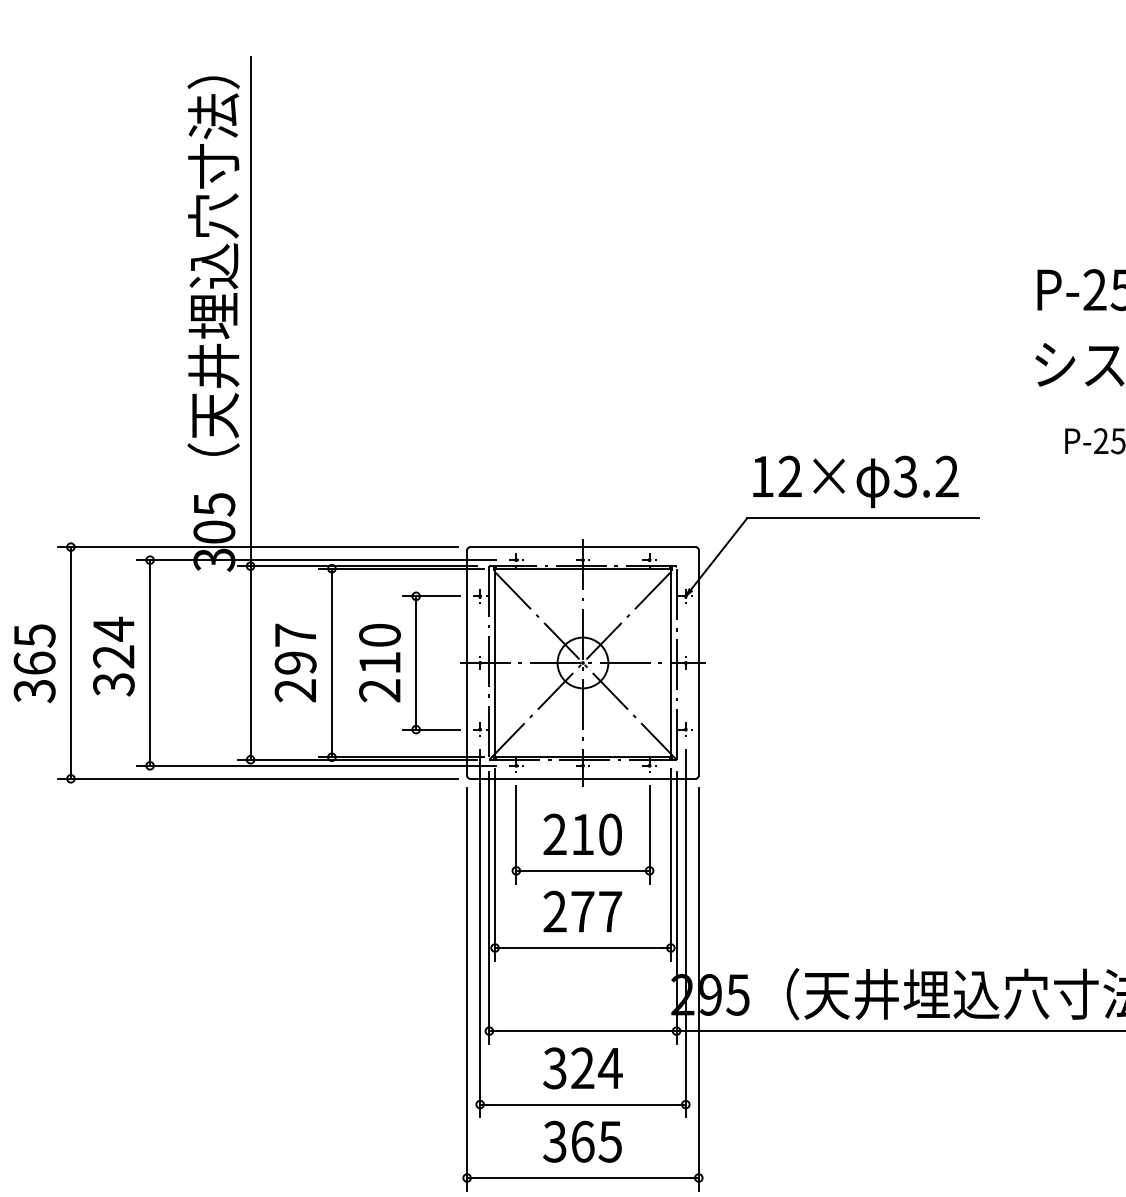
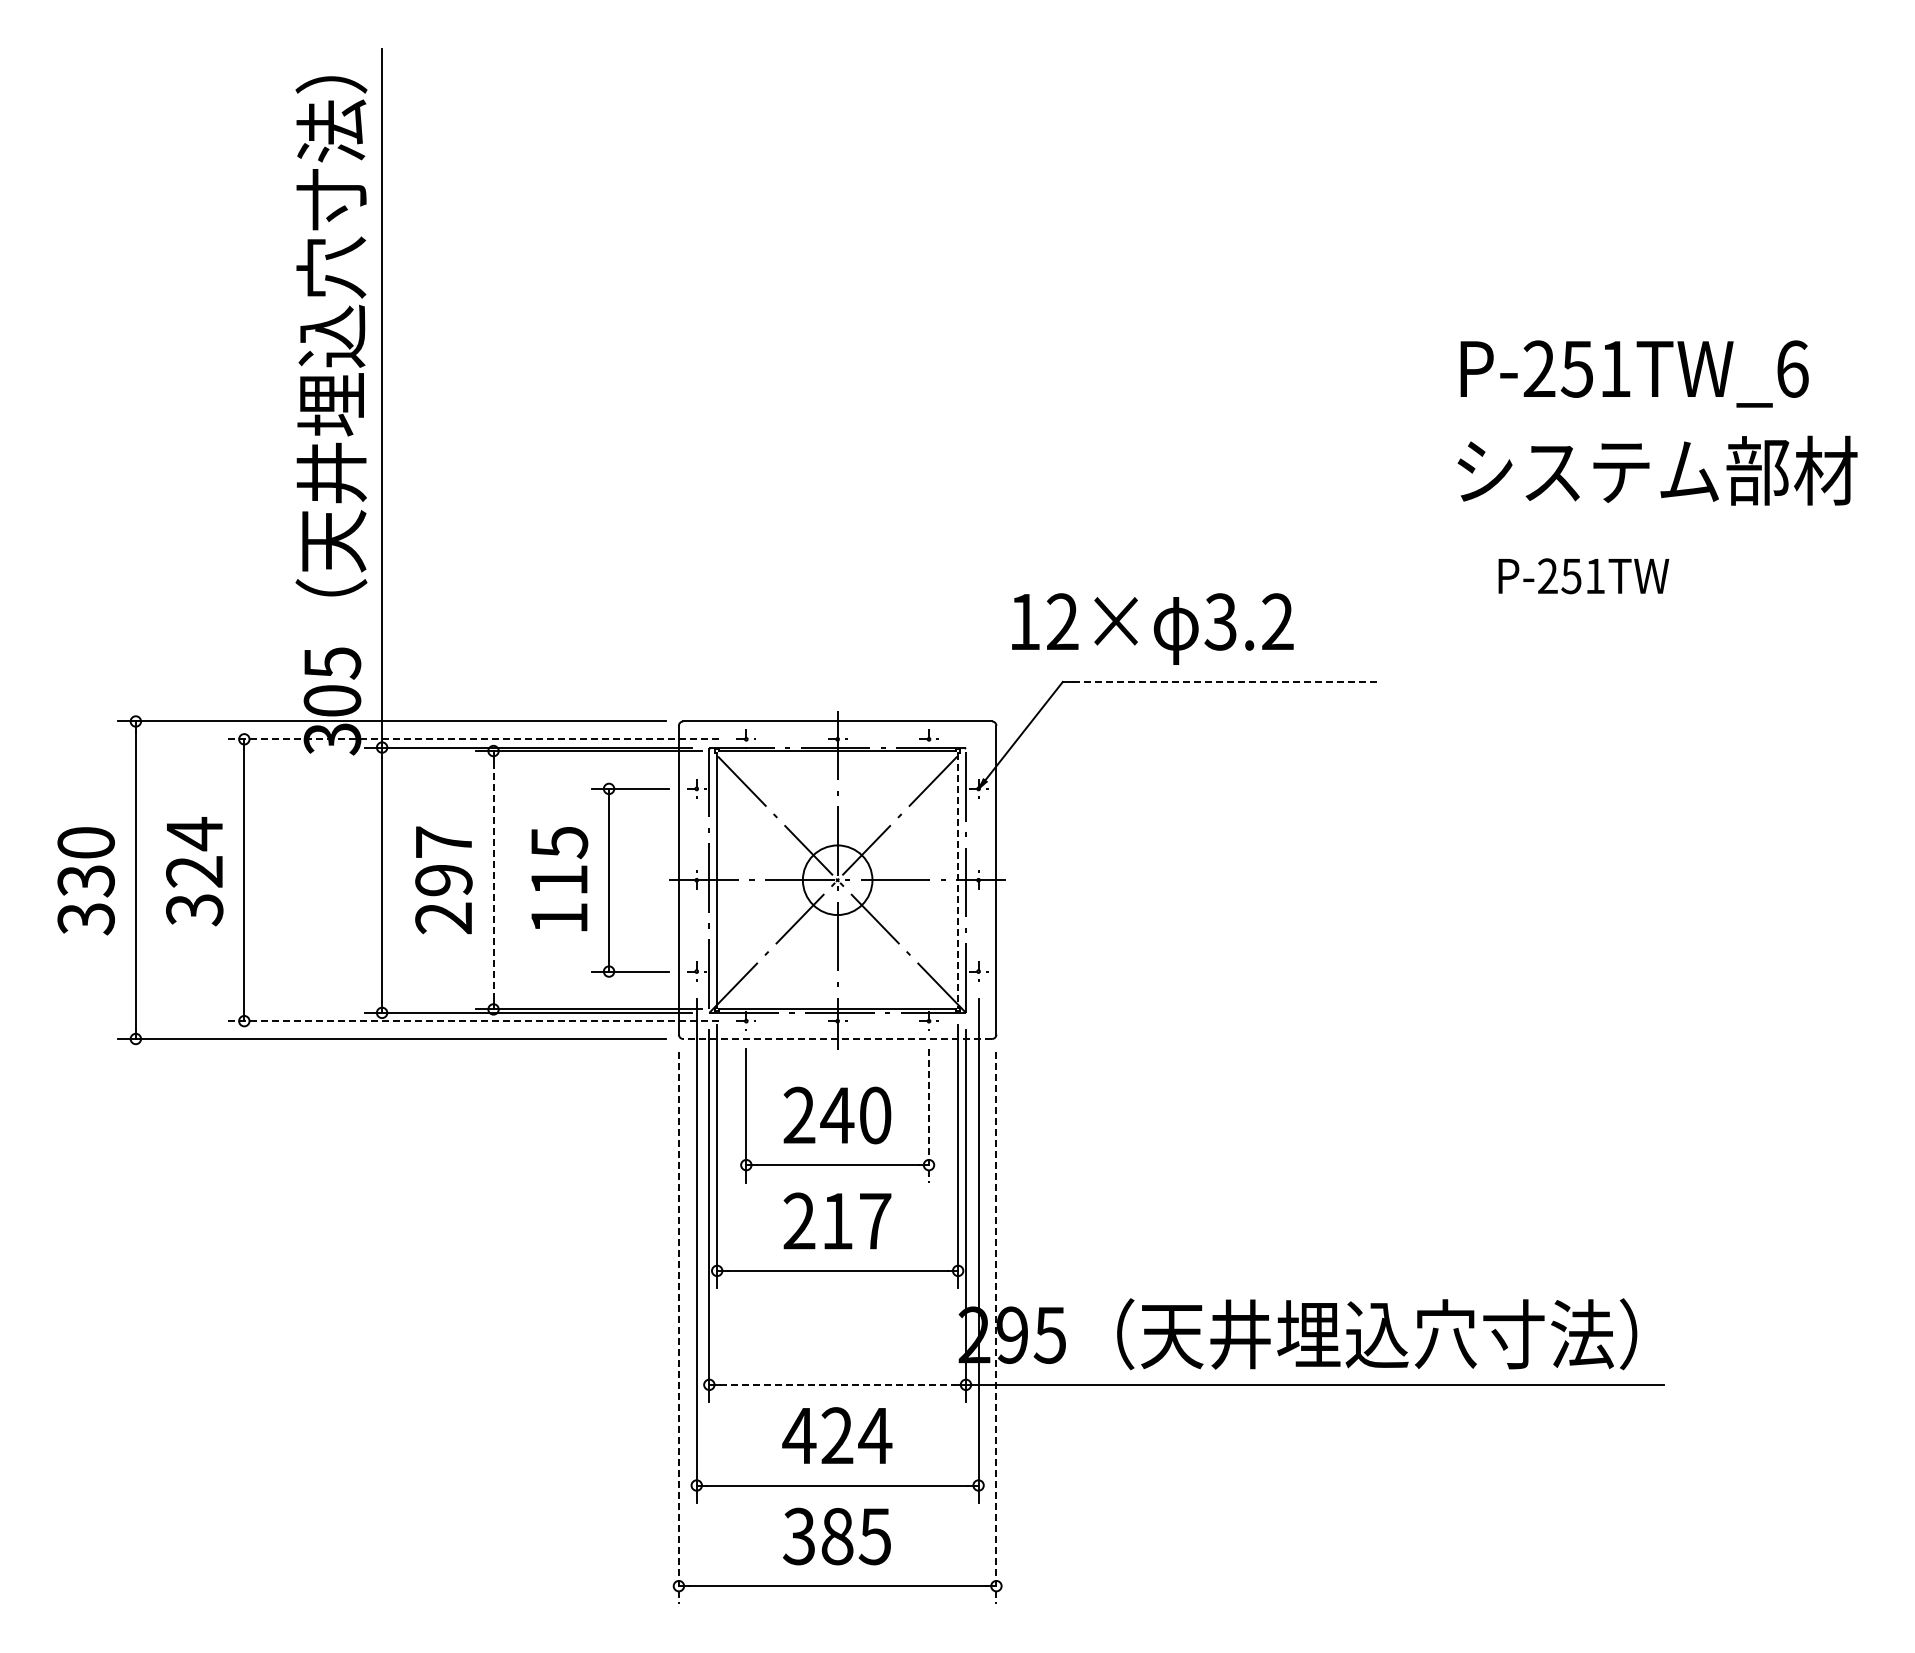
text: (855, 481) -> (1152, 628), moved
line: (866, 517) -> (1226, 681), solid -> dashed
line: (316, 560) -> (472, 739), solid -> dashed
text: (34, 650) -> (85, 862), 365 -> 330
line: (331, 663) -> (493, 880), solid -> dashed
text: (380, 663) -> (559, 880), 210 -> 115
line: (671, 663) -> (958, 880), solid -> dashed
line: (316, 766) -> (472, 1021), solid -> dashed
line: (582, 779) -> (837, 1039), solid -> dashed
text: (582, 834) -> (837, 1115), 210 -> 240
line: (649, 834) -> (929, 1115), solid -> dashed
text: (582, 911) -> (837, 1221), 277 -> 217
line: (466, 989) -> (678, 1327), solid -> dashed
line: (698, 989) -> (996, 1327), solid -> dashed
line: (582, 1030) -> (837, 1384), solid -> dashed
text: (555, 1068) -> (799, 1435), 324 -> 424
text: (582, 1141) -> (837, 1536), 365 -> 385

